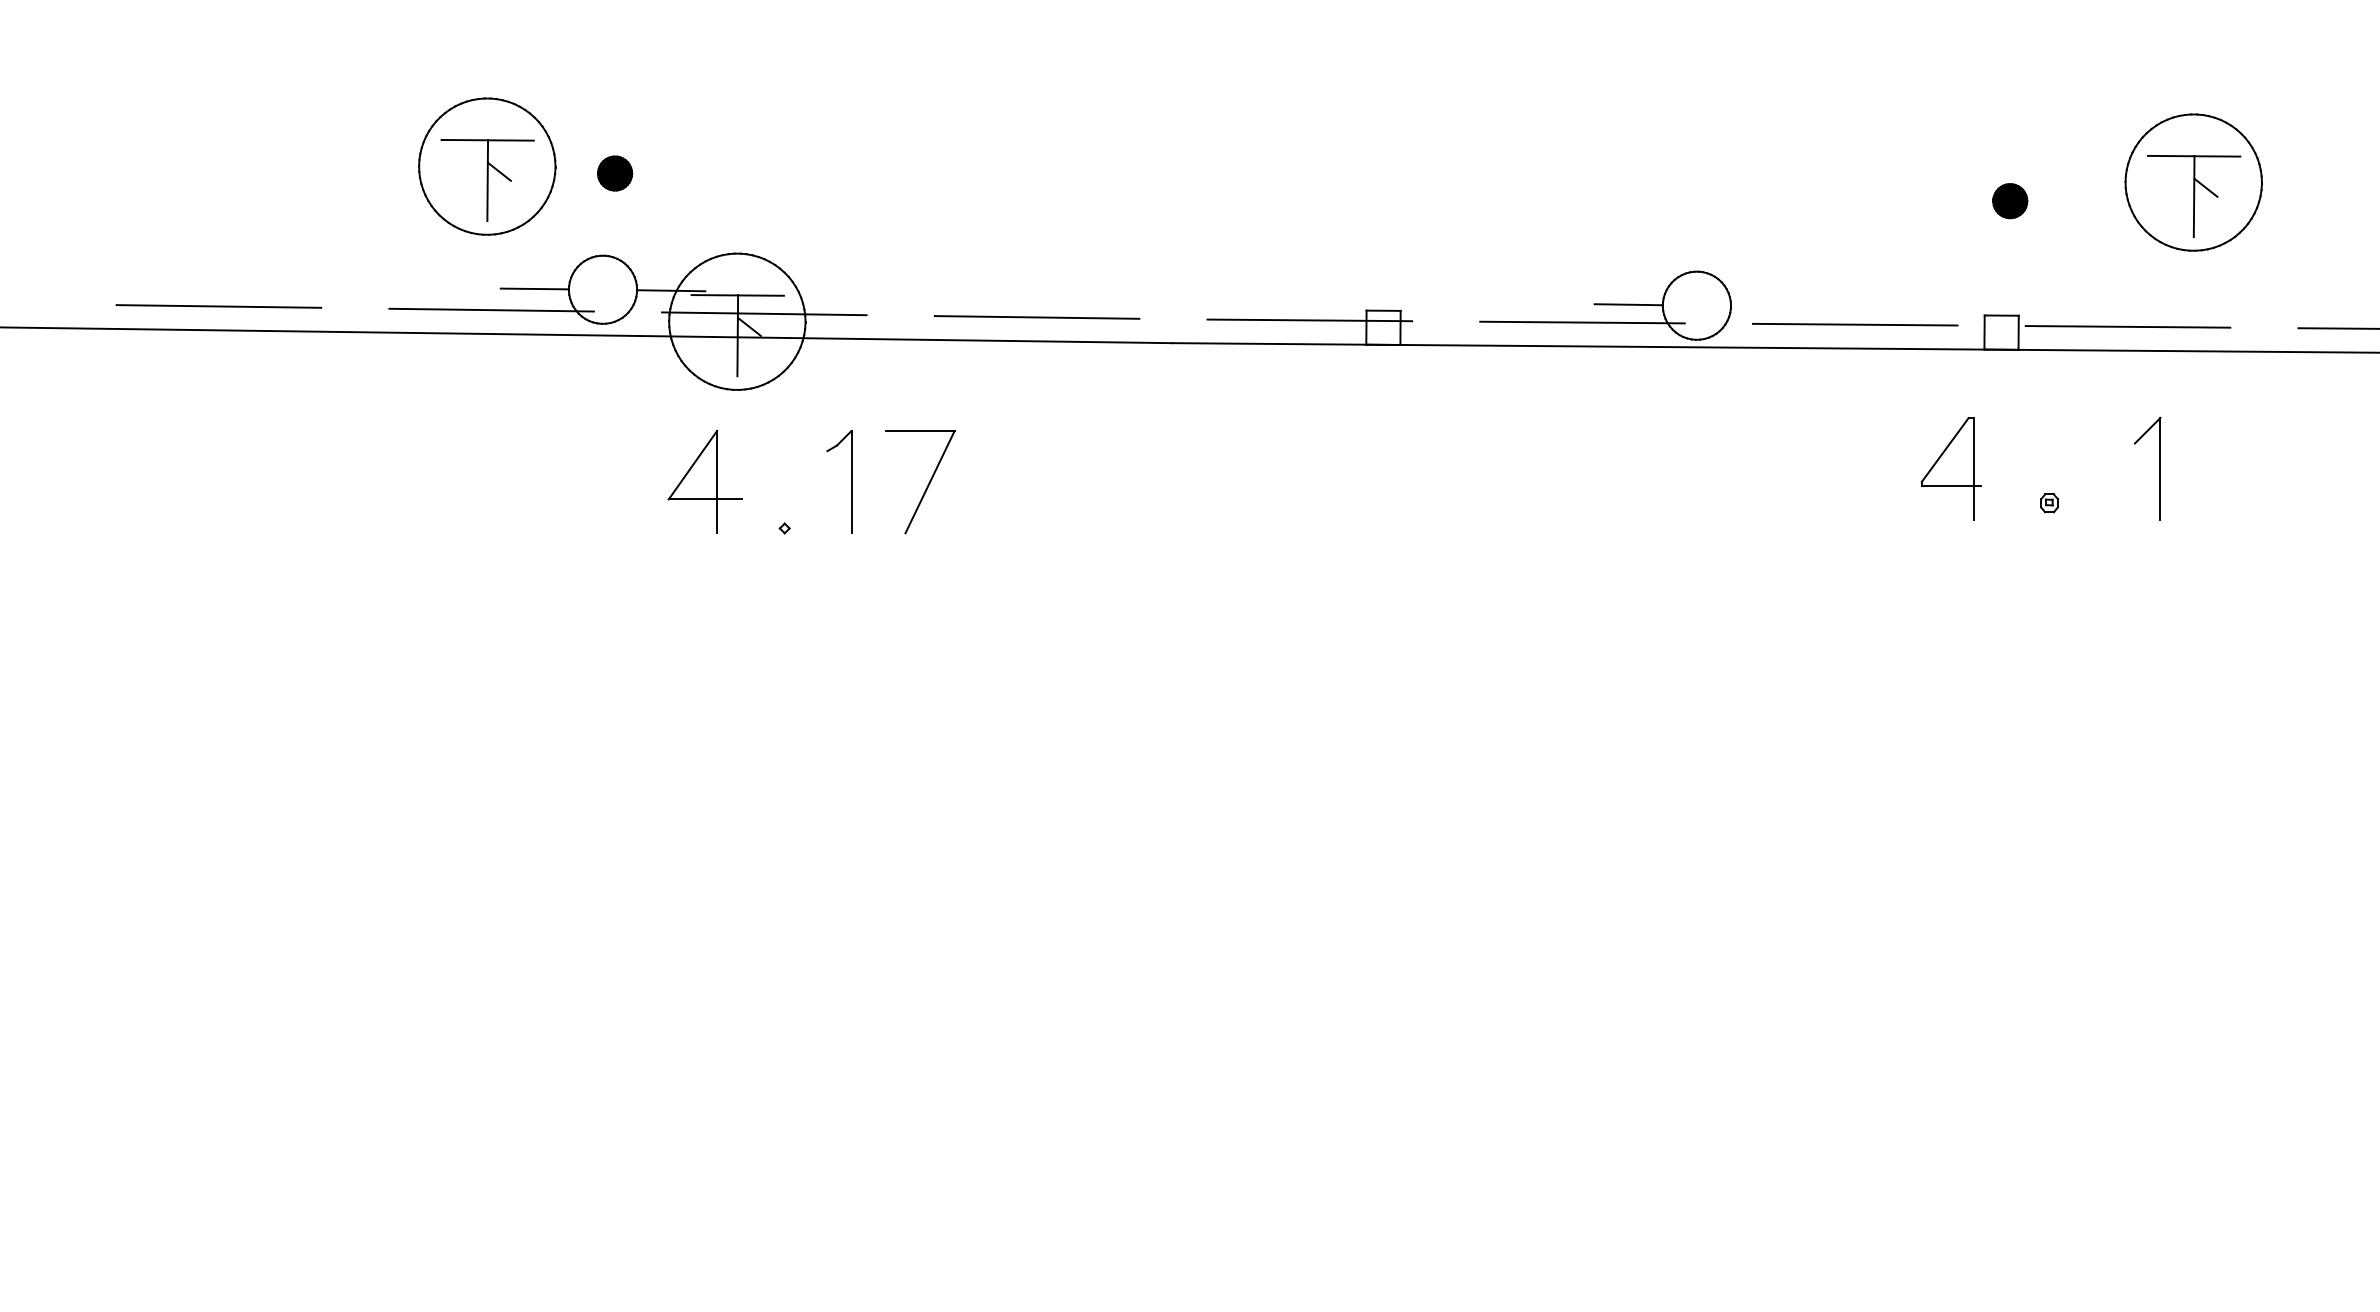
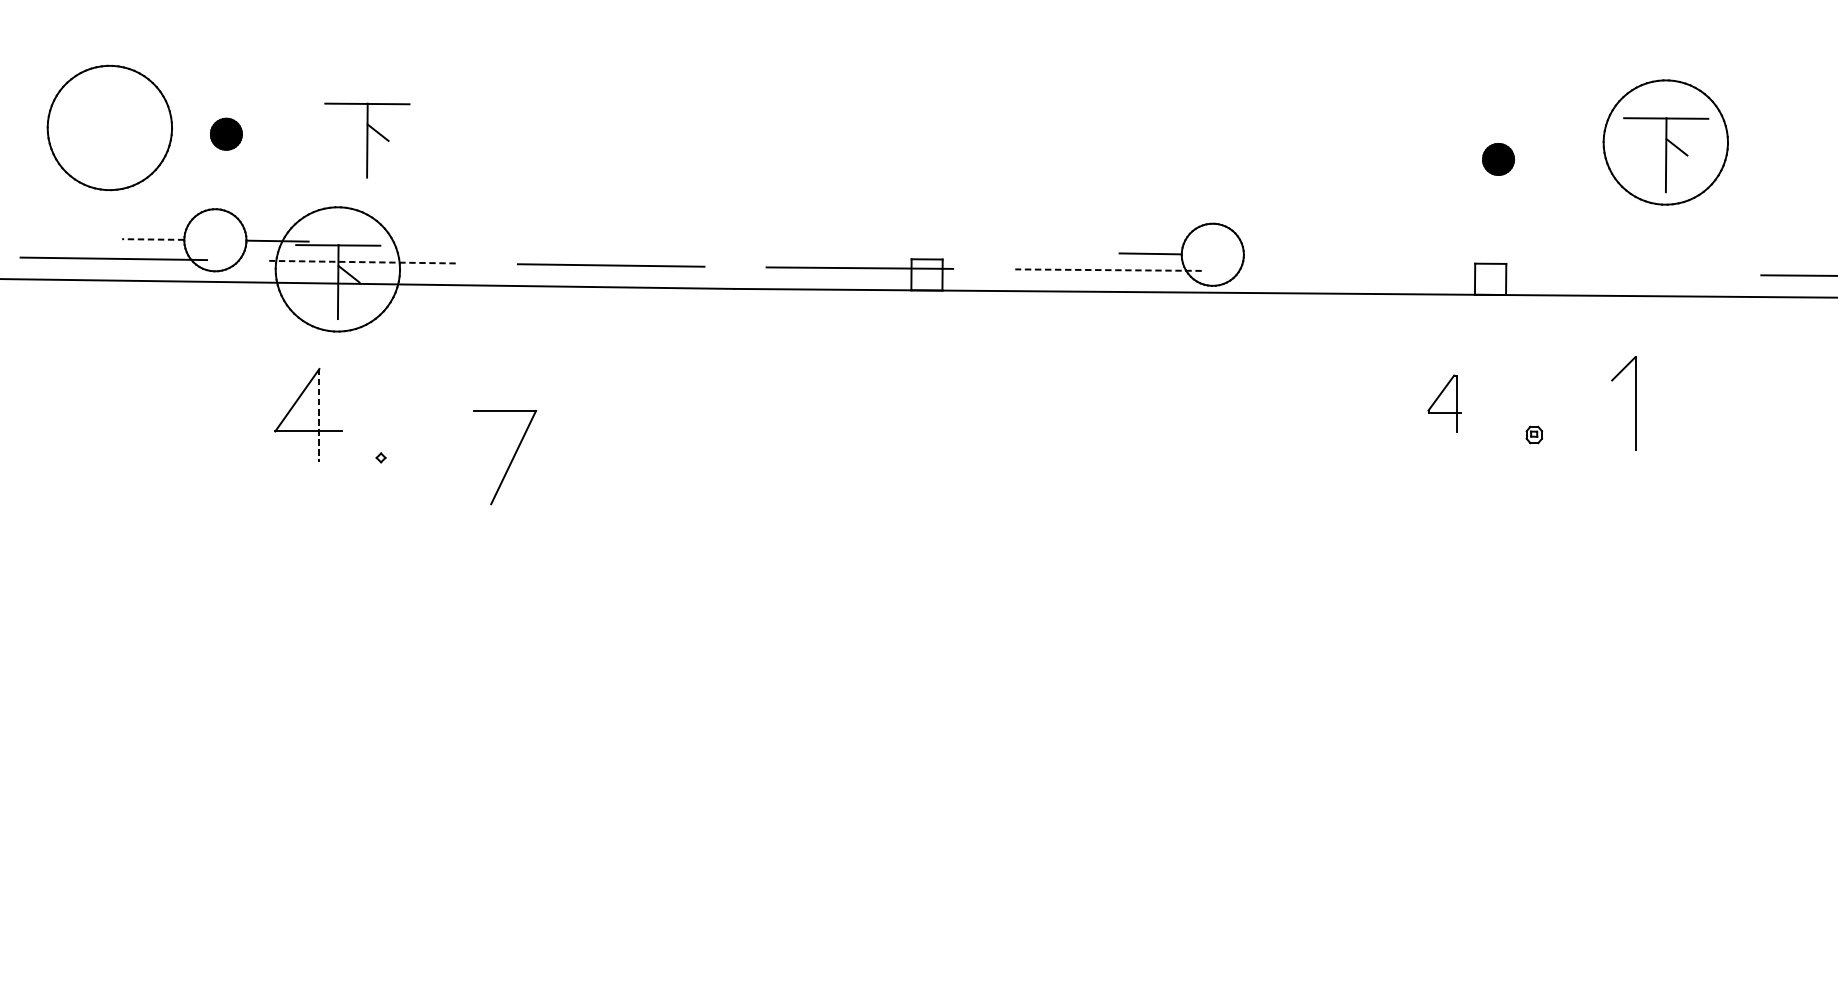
part: (487, 180) -> (367, 140), moved
line: (534, 288) -> (152, 239), solid -> dashed
line: (763, 313) -> (361, 261), solid -> dashed
line: (1582, 322) -> (1108, 270), solid -> dashed
line: (1854, 324) -> (1356, 271), removed
line: (2127, 326) -> (1605, 273), removed
part: (1950, 468) -> (1444, 403), size x0.6
part: (851, 481) -> (441, 415), removed
line: (717, 482) -> (319, 415), solid -> dashed
part: (927, 484) -> (511, 459), moved

